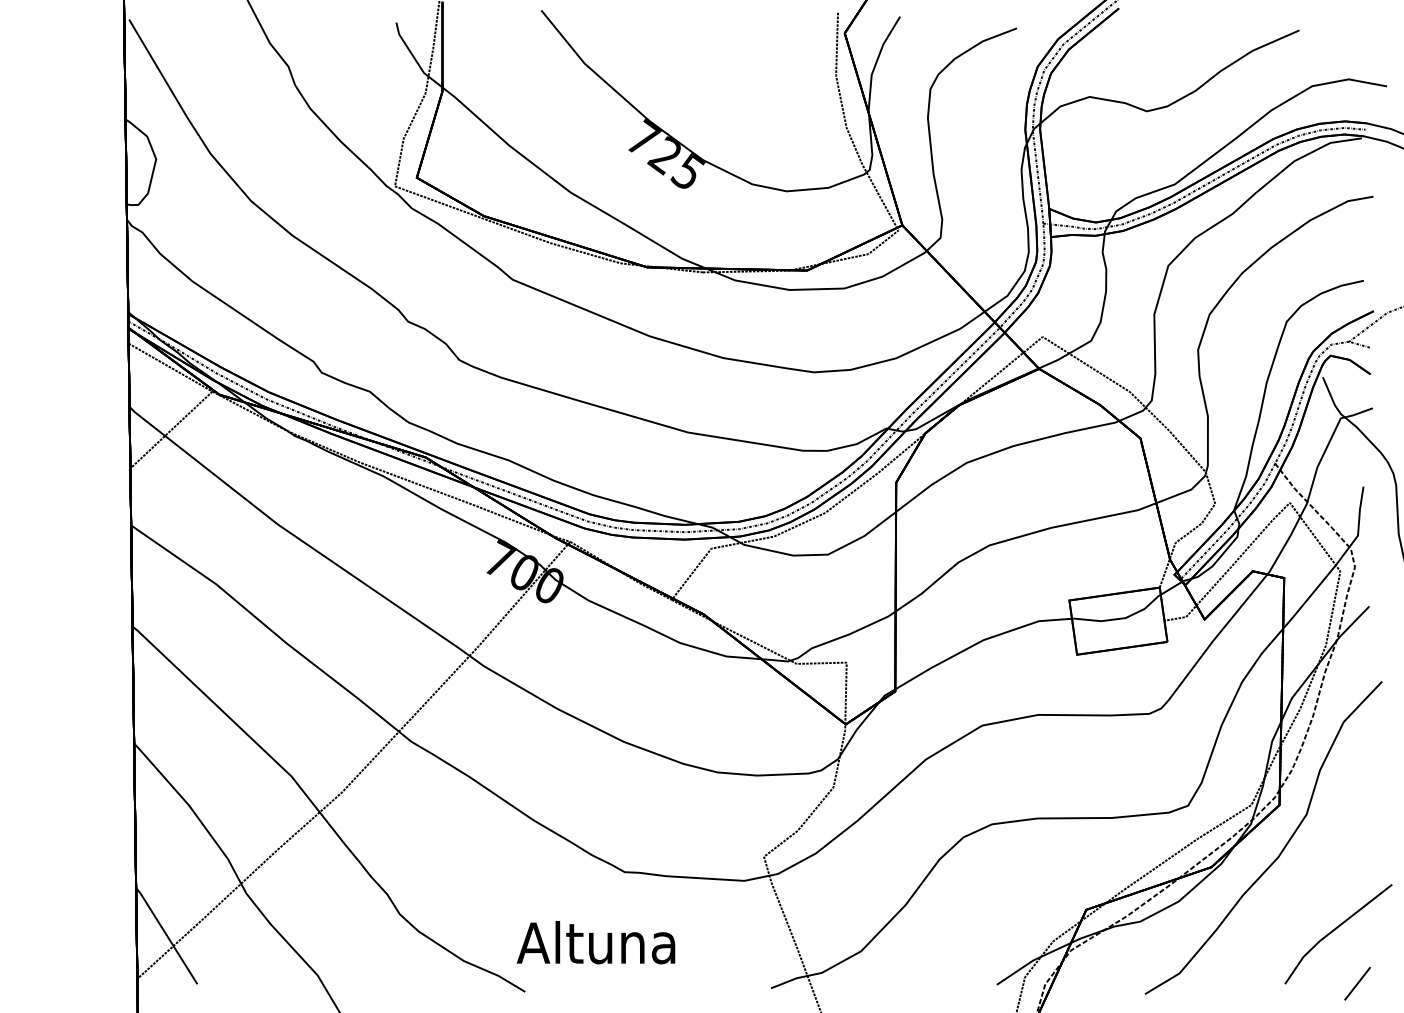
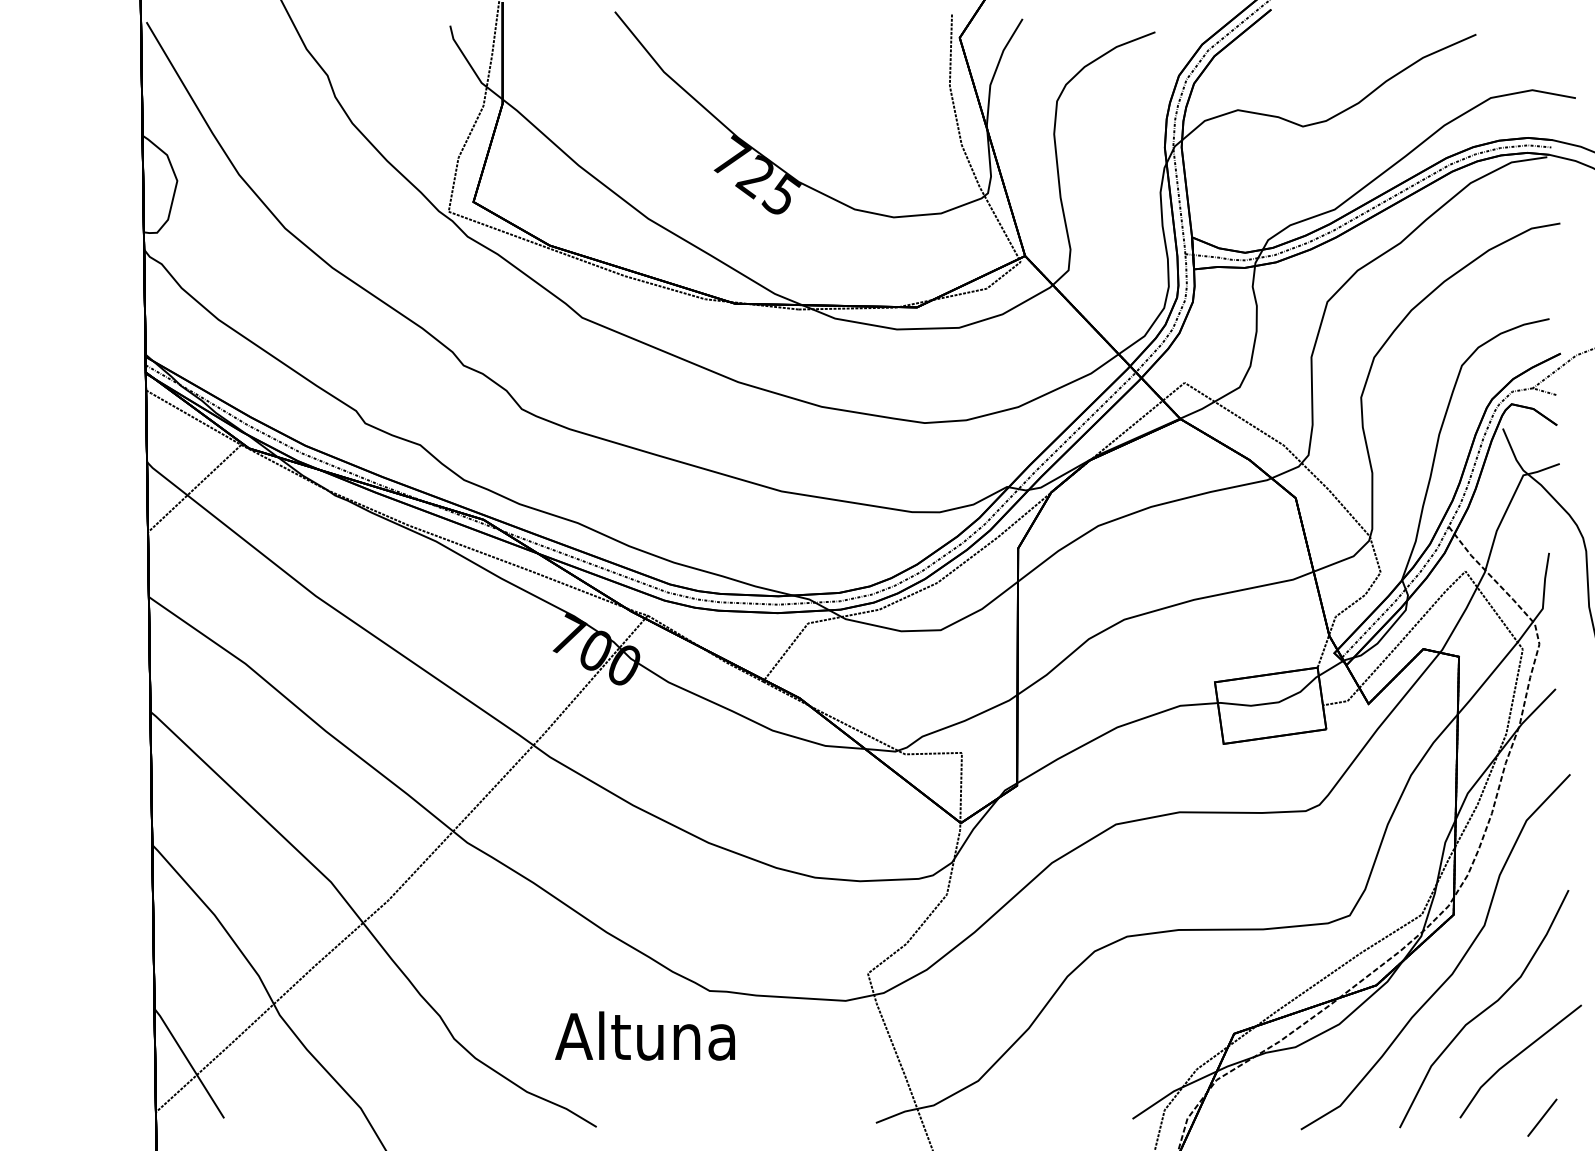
curve: (1306, 888) -> (1484, 1009), added
text: (595, 942) -> (644, 1035), moved

